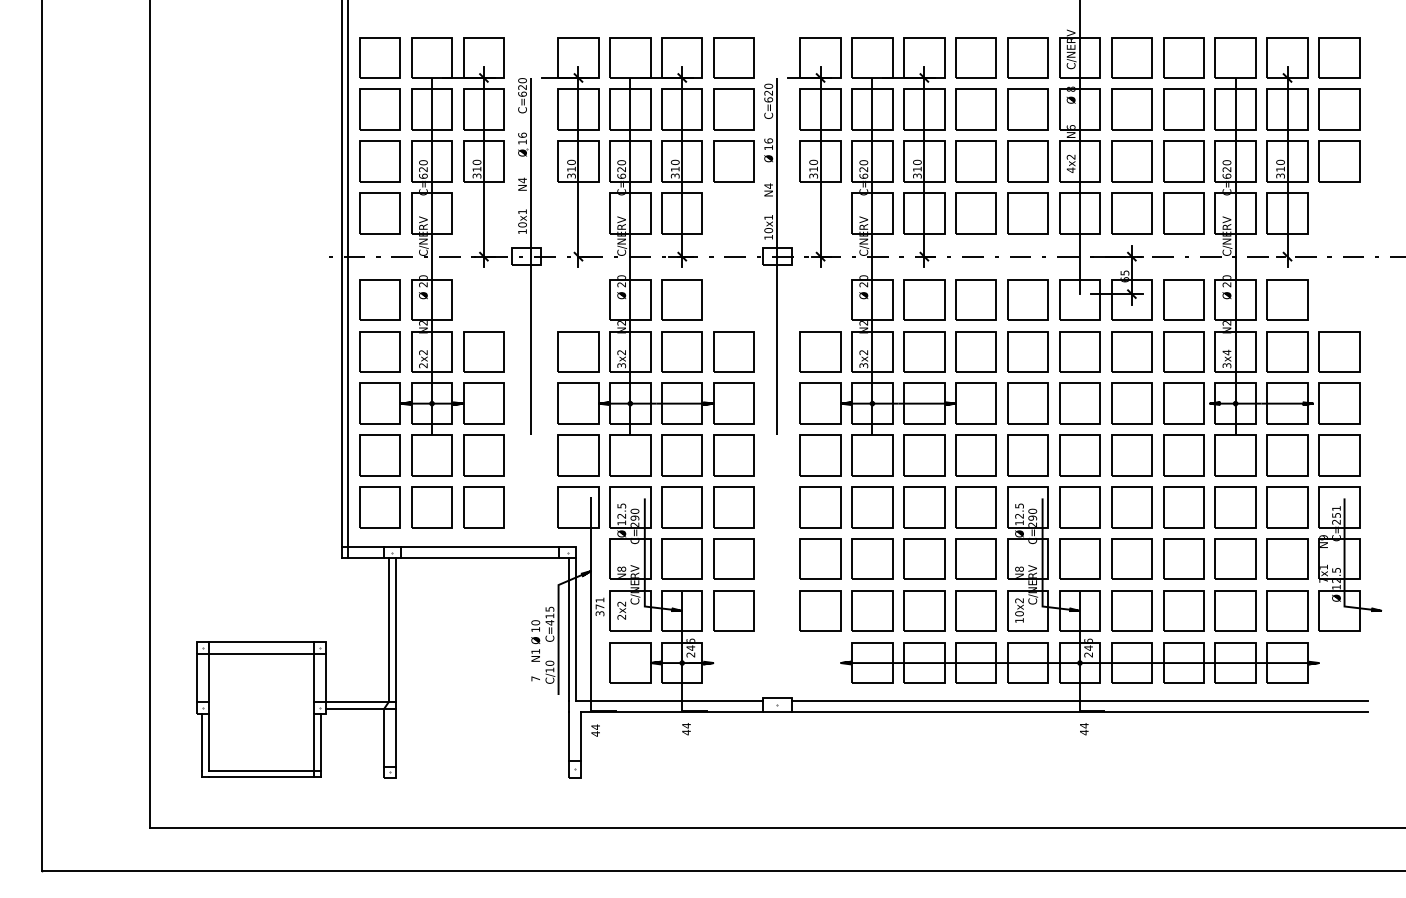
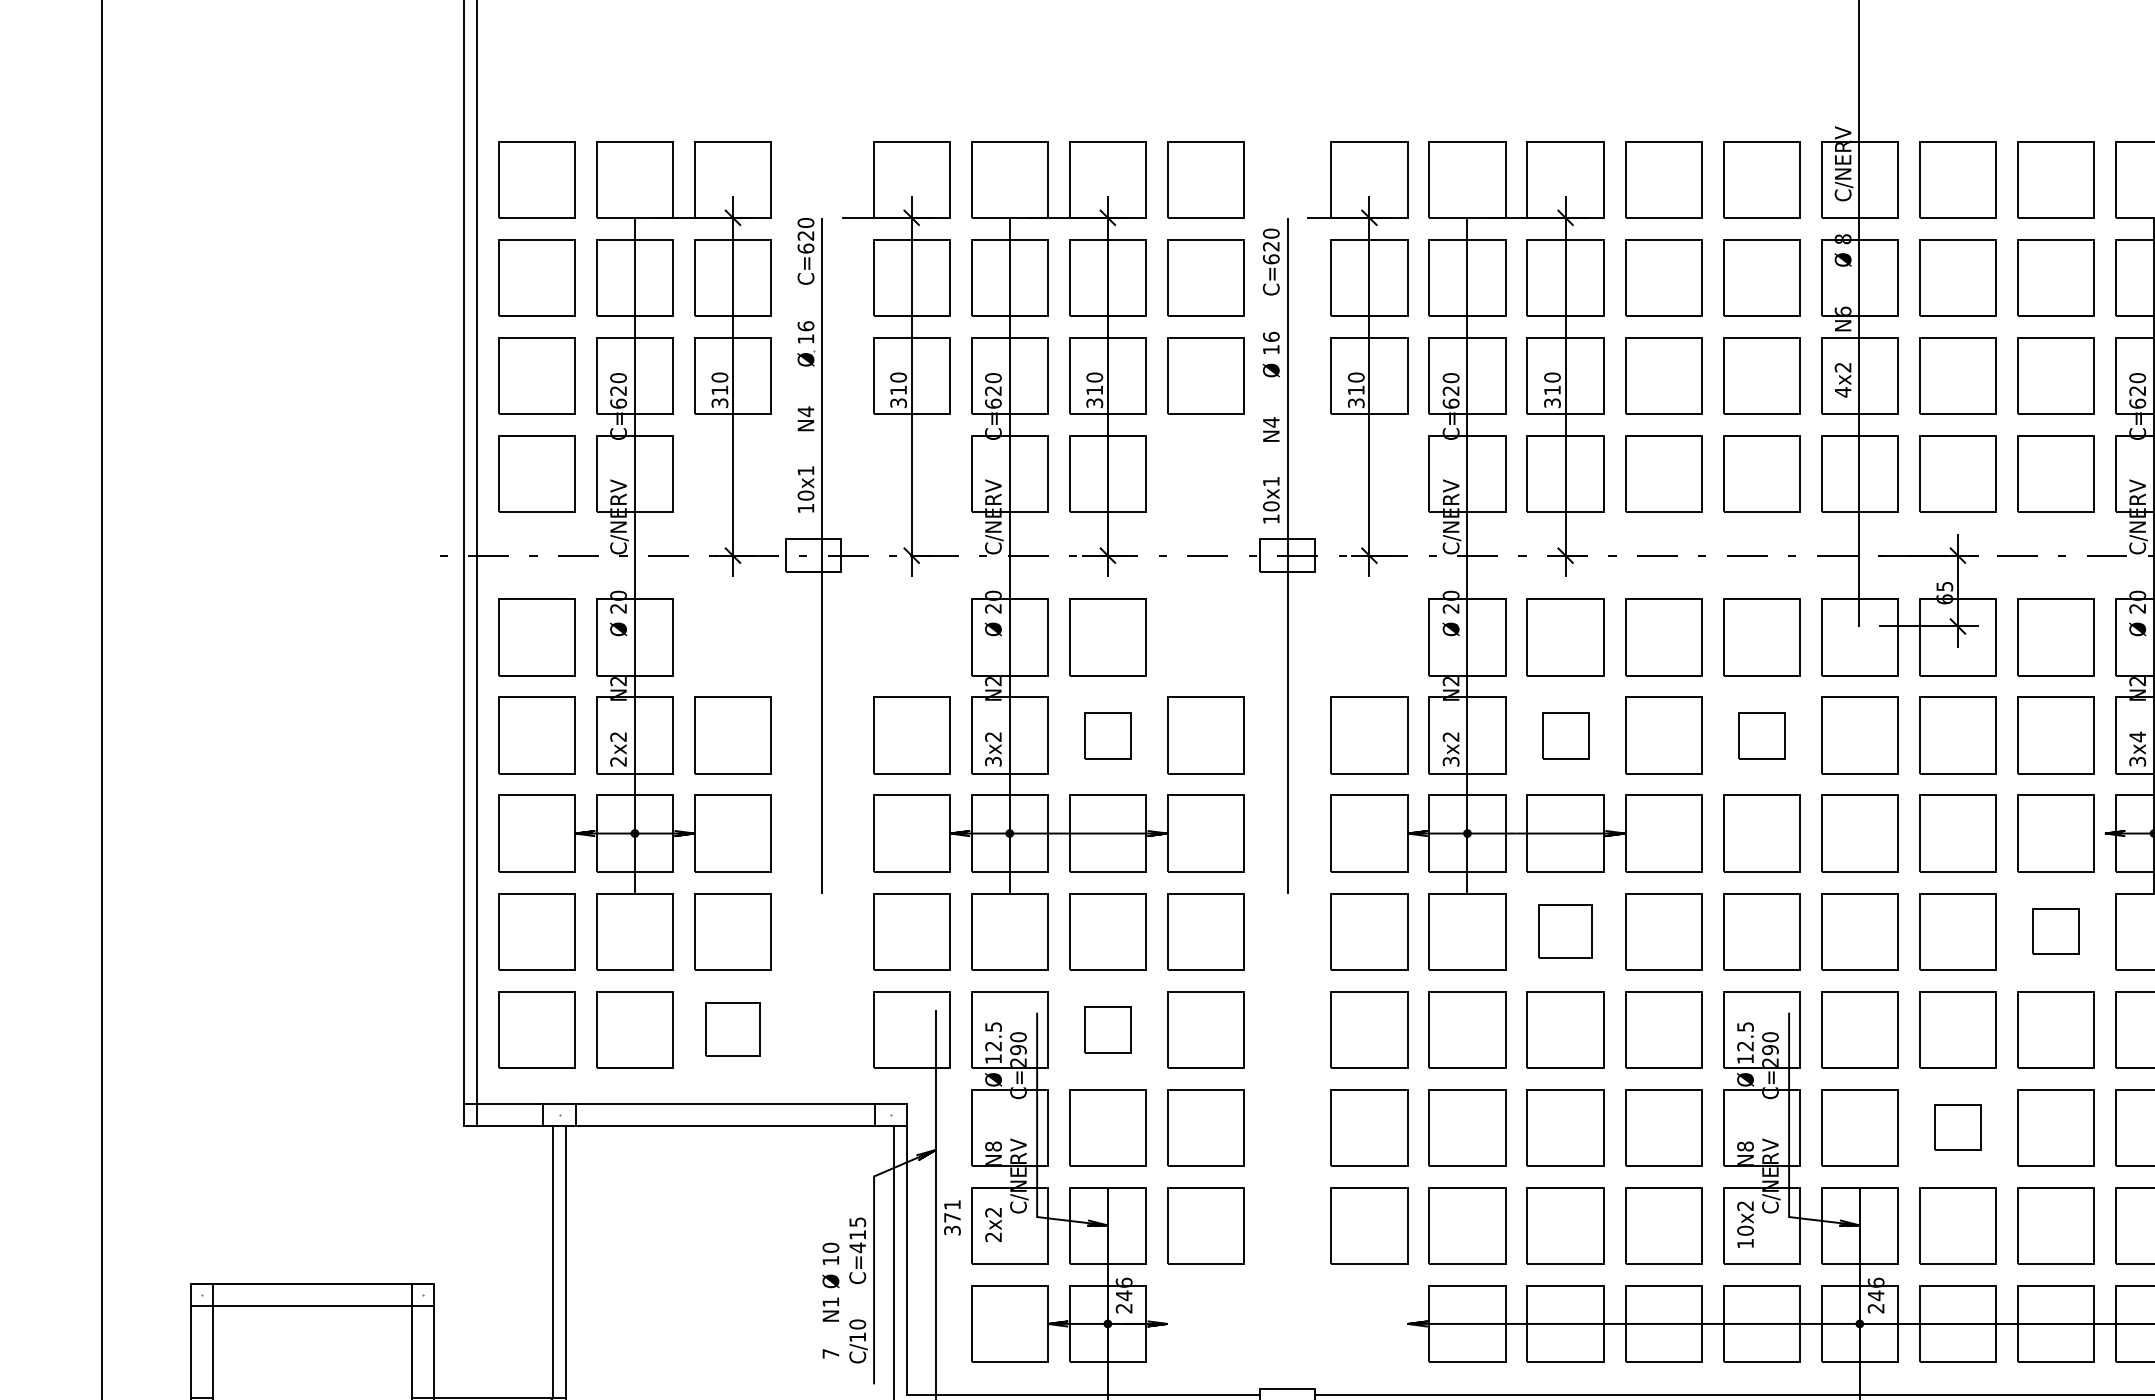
part: (681, 351) -> (1106, 734), size x0.6
part: (924, 351) -> (1565, 734), size x0.6
part: (1027, 351) -> (1760, 734), size x0.6
part: (924, 455) -> (1565, 931), size x0.7
part: (1183, 455) -> (2055, 931), size x0.6
part: (483, 507) -> (732, 1029), size x0.7
part: (681, 507) -> (1106, 1029), size x0.6
part: (1131, 558) -> (1957, 1126), size x0.6

